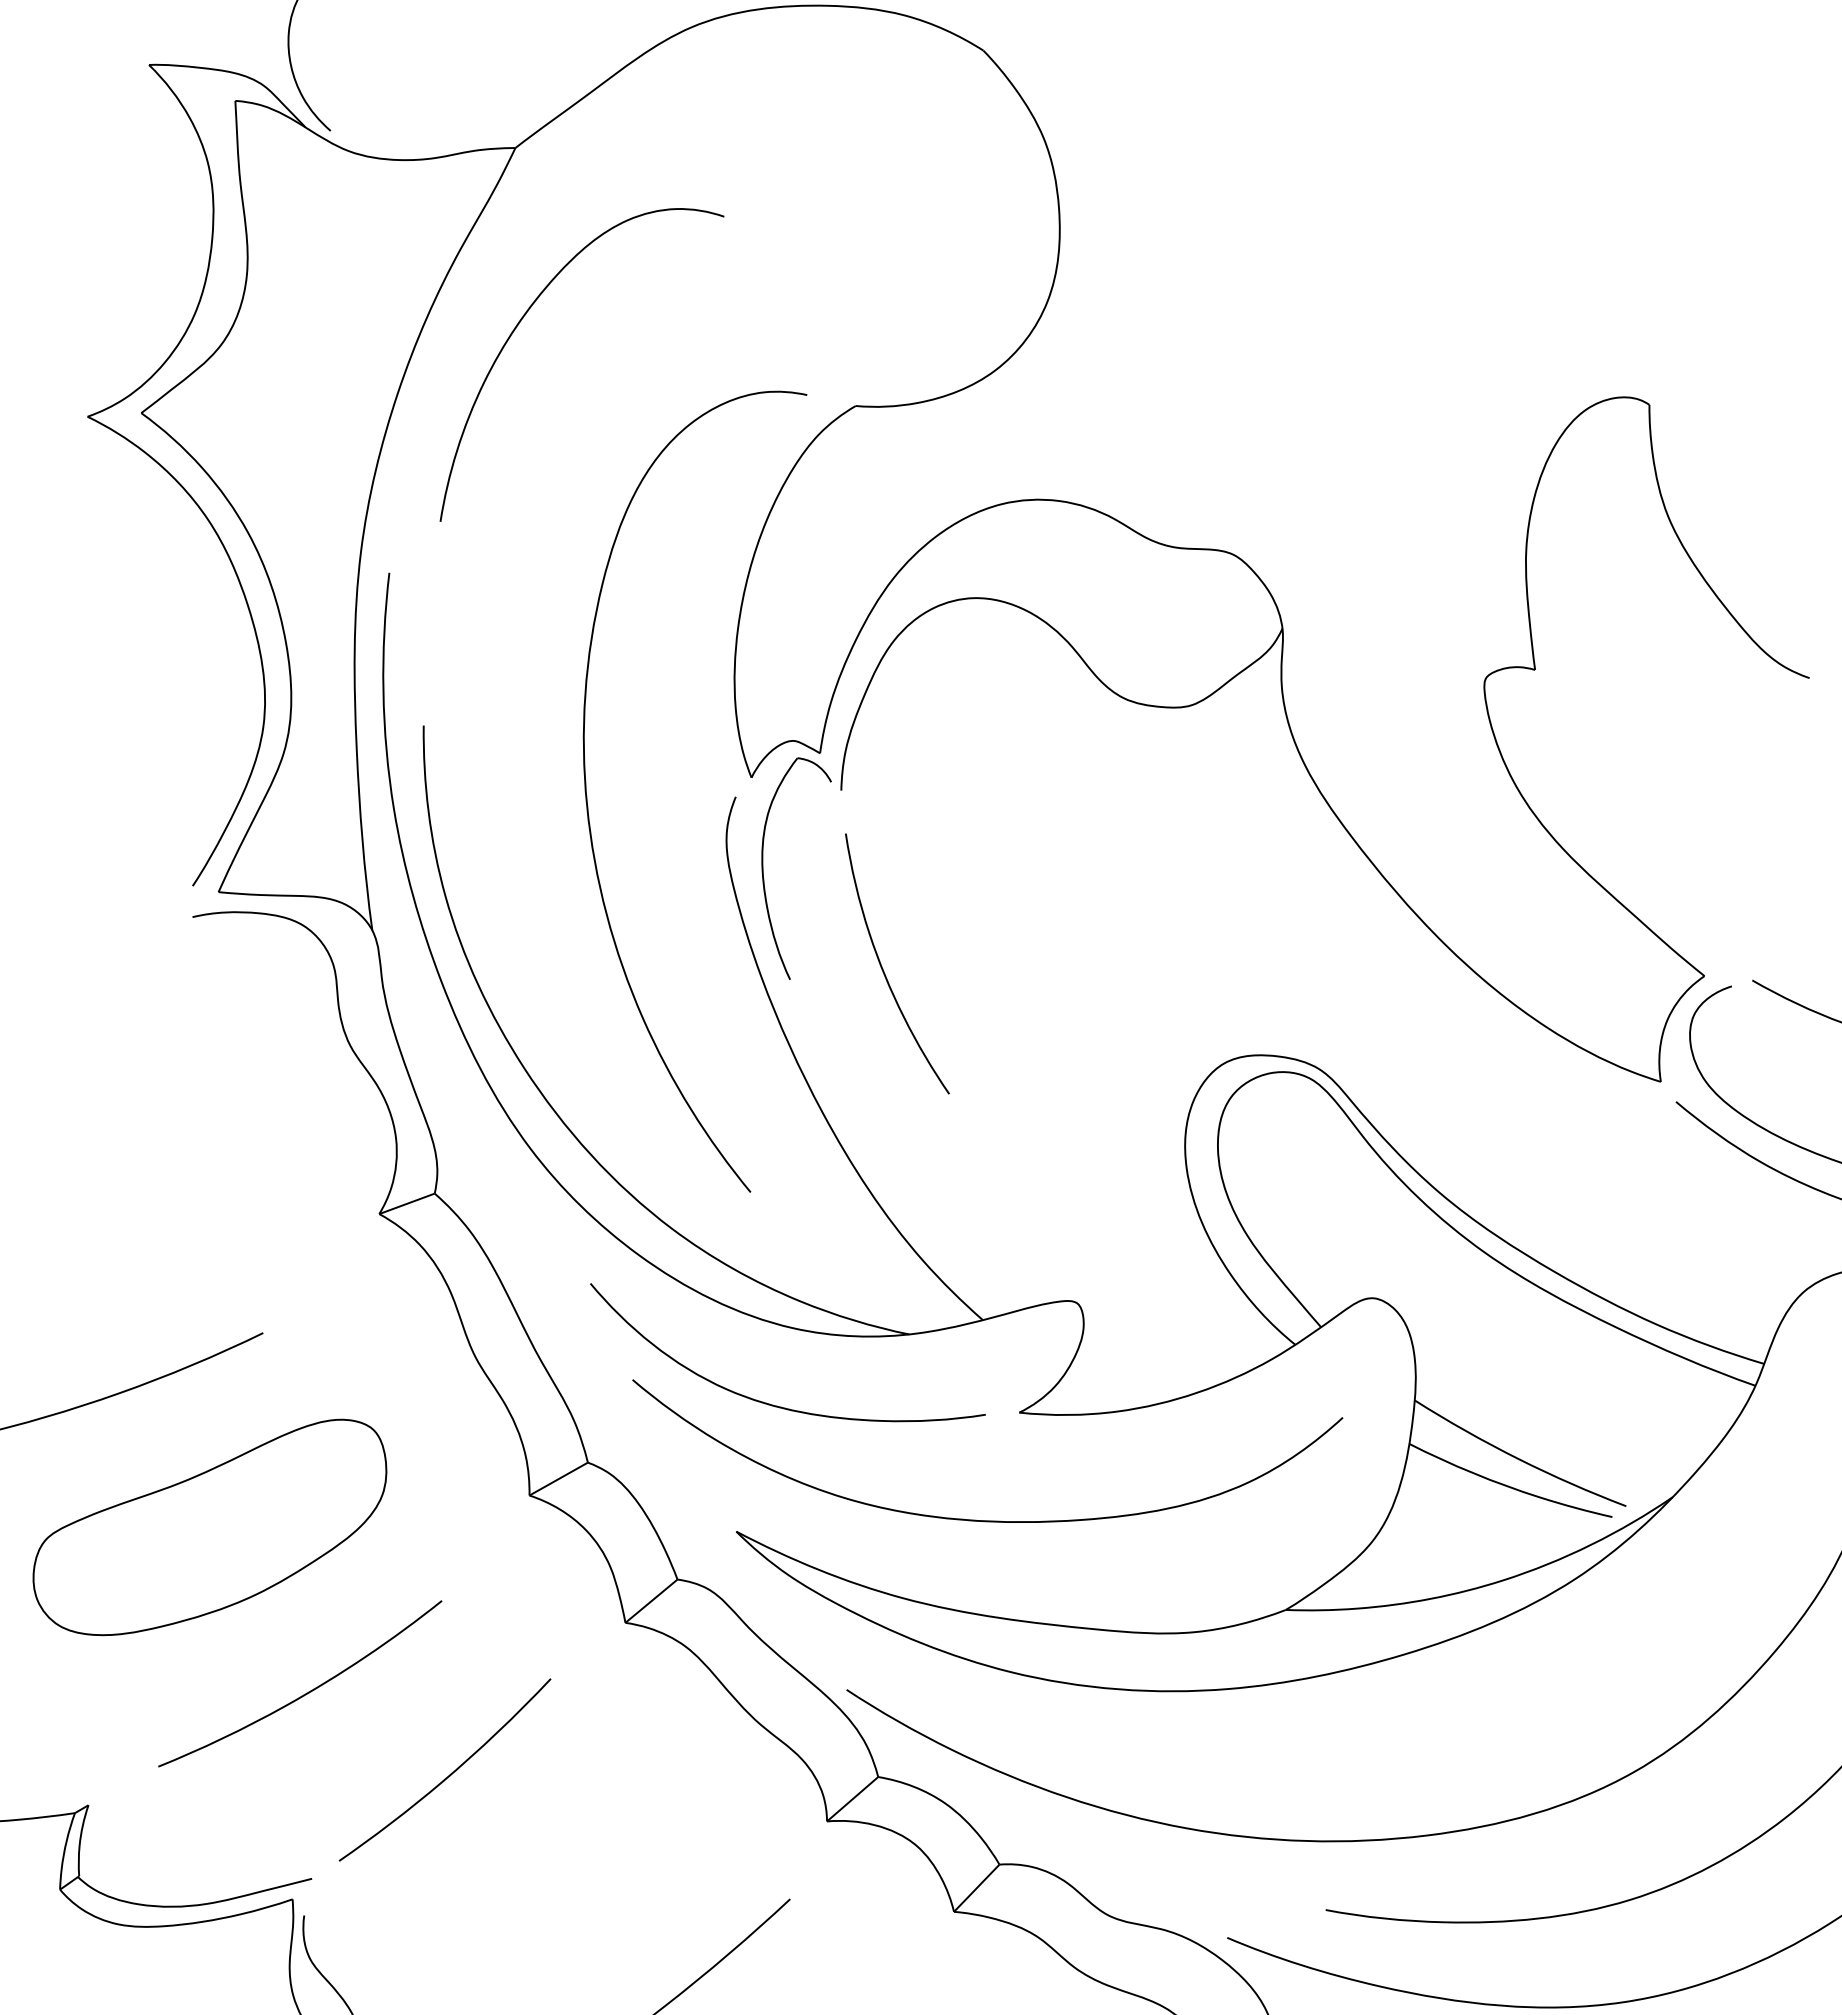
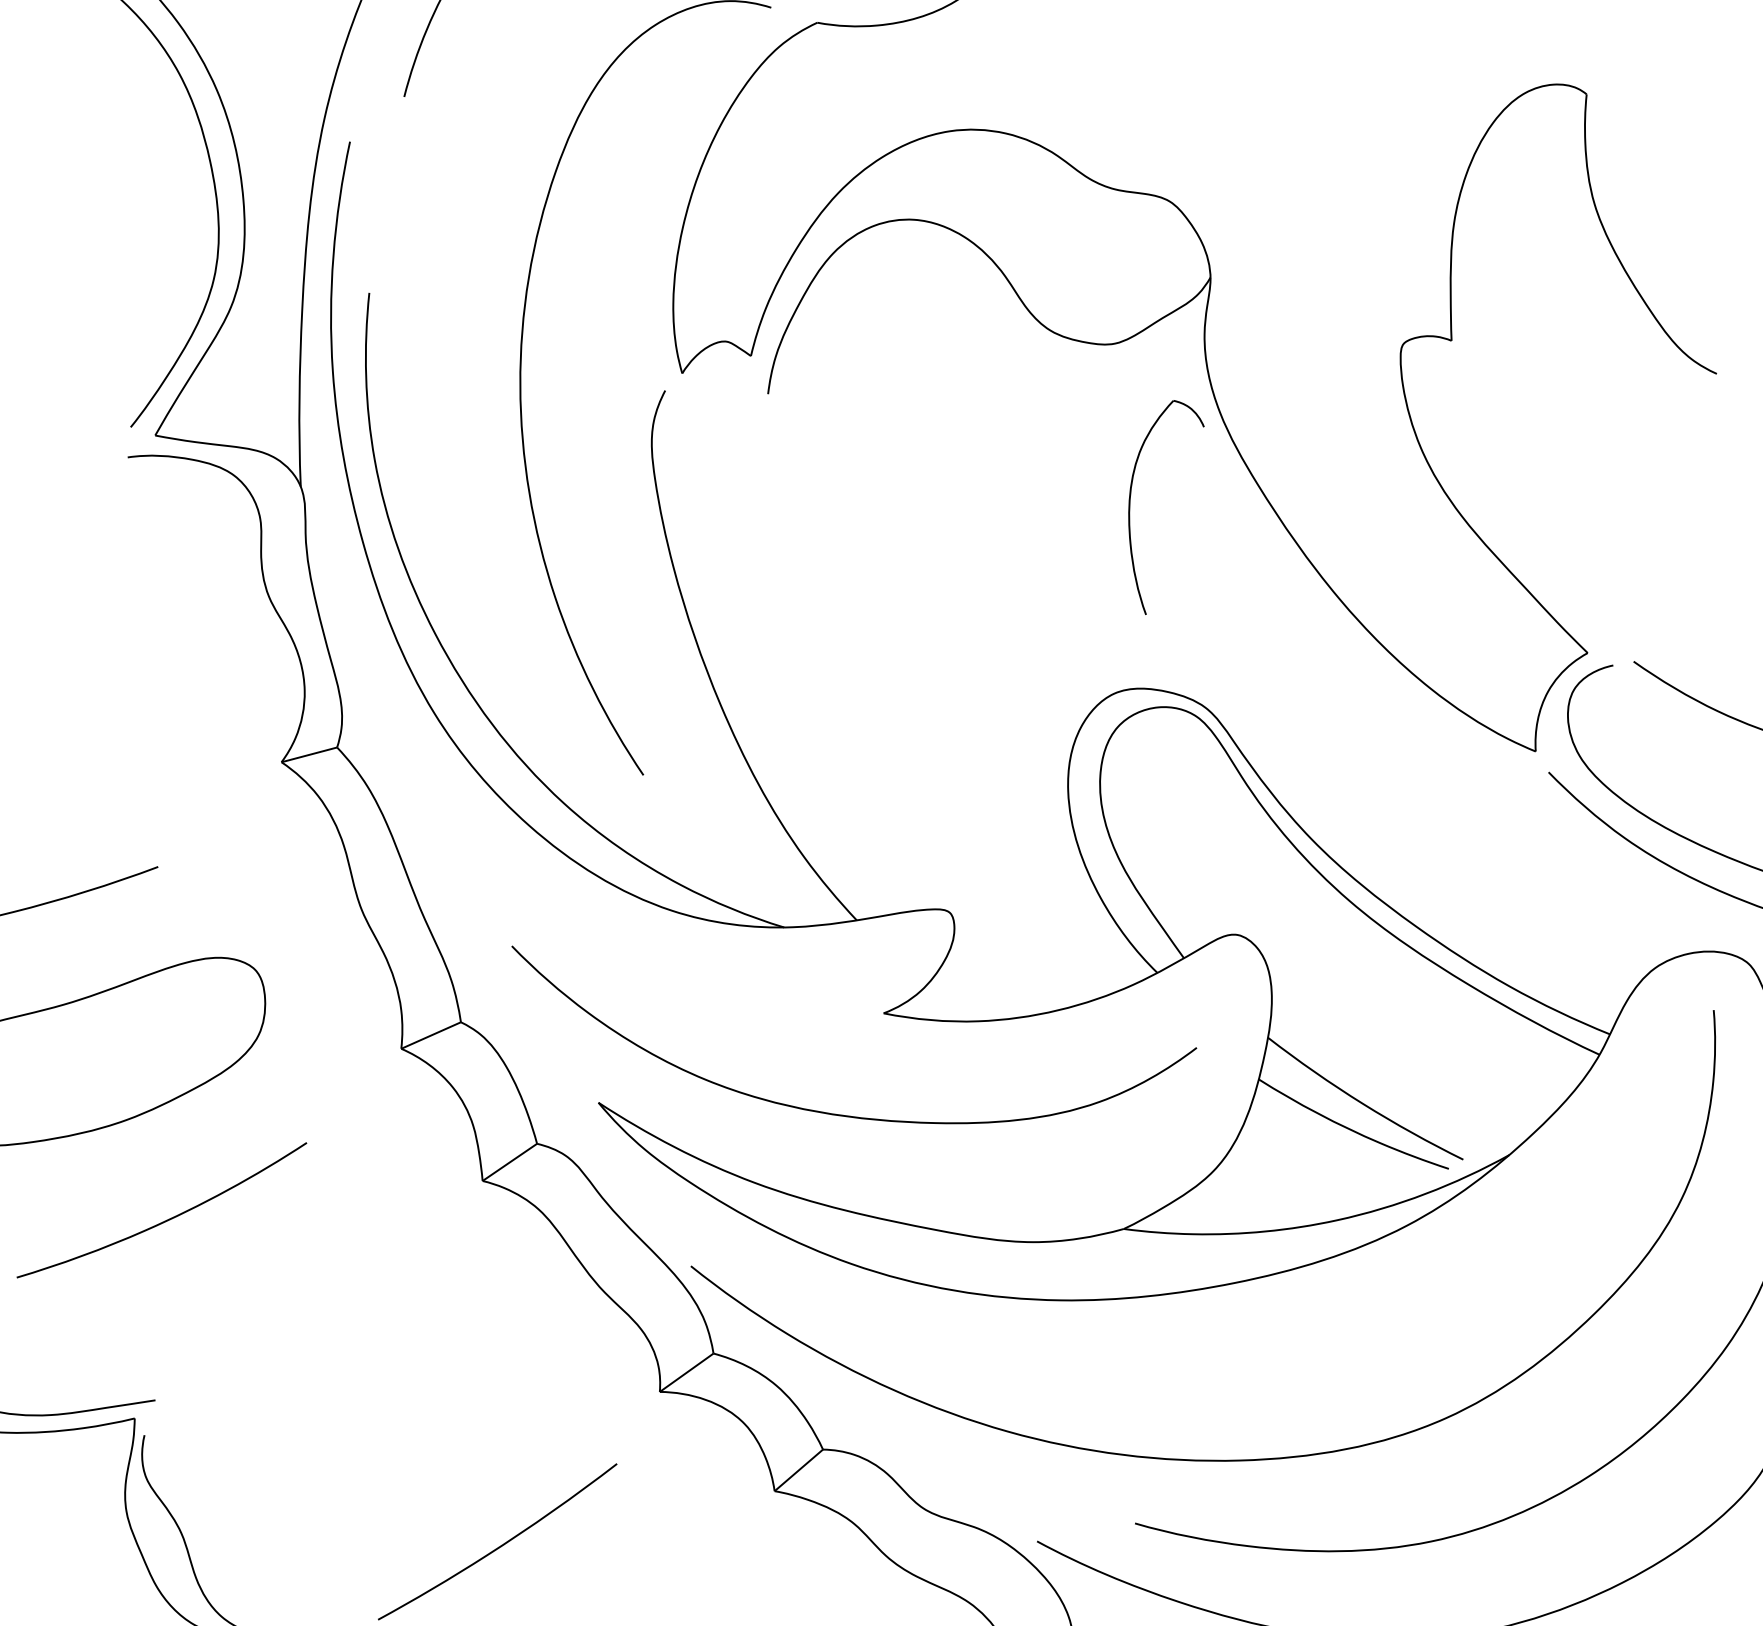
part: (763, 868) -> (1130, 504), moved
curve: (883, 968) -> (792, 570), removed
curve: (773, 1404) -> (646, 982), removed
curve: (449, 1774) -> (298, 1311), removed

